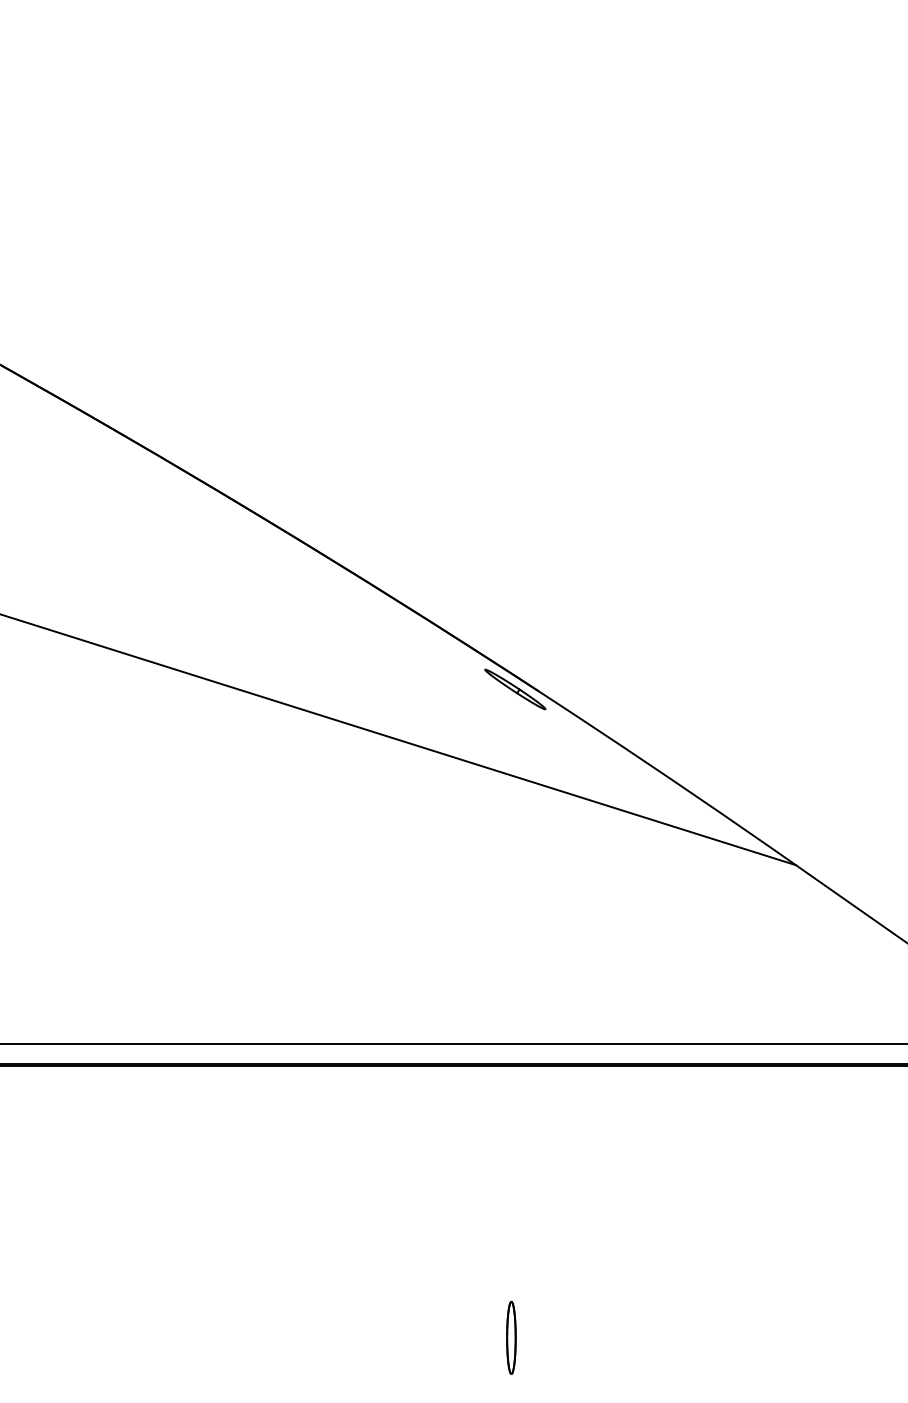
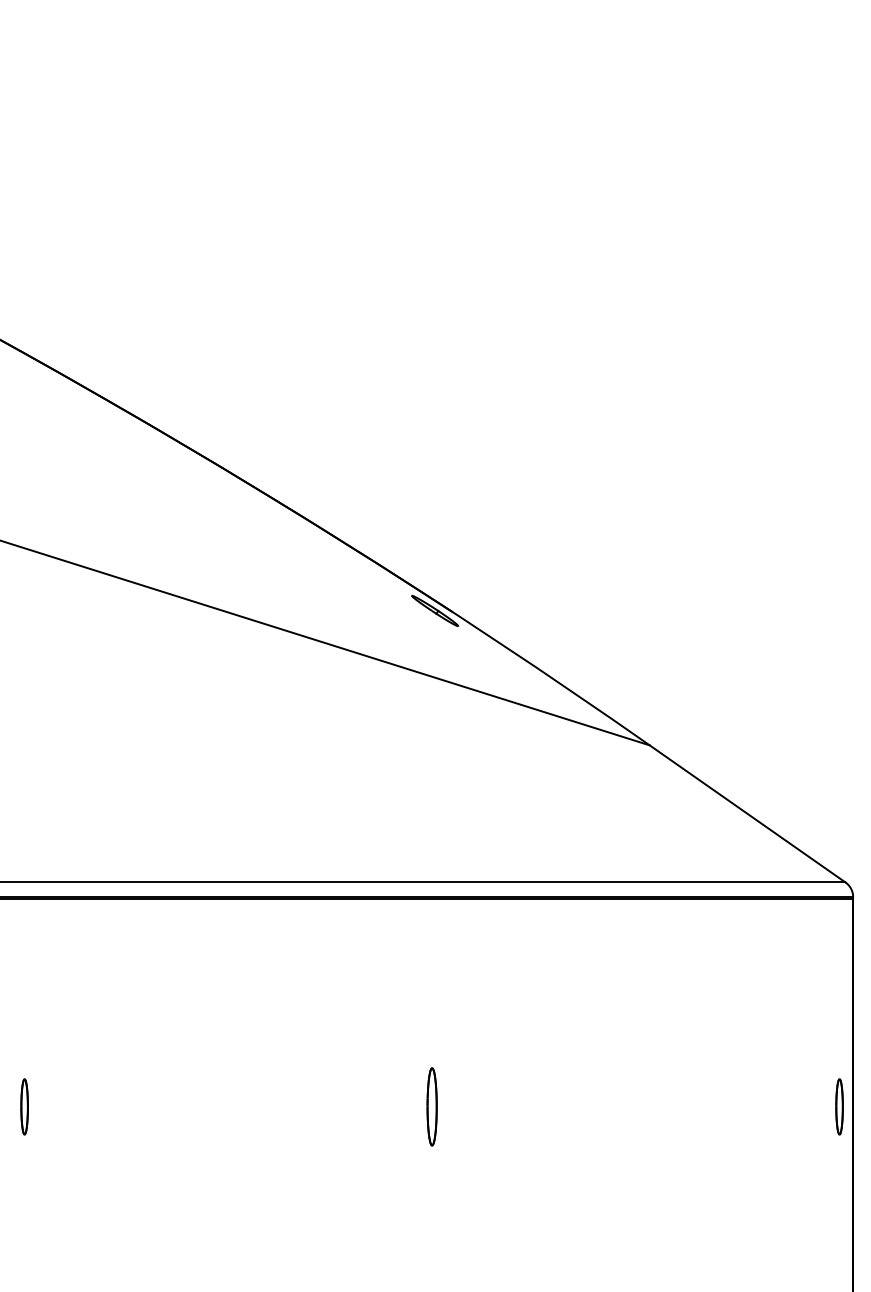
part: (510, 1337) -> (431, 1106), size x1.4

